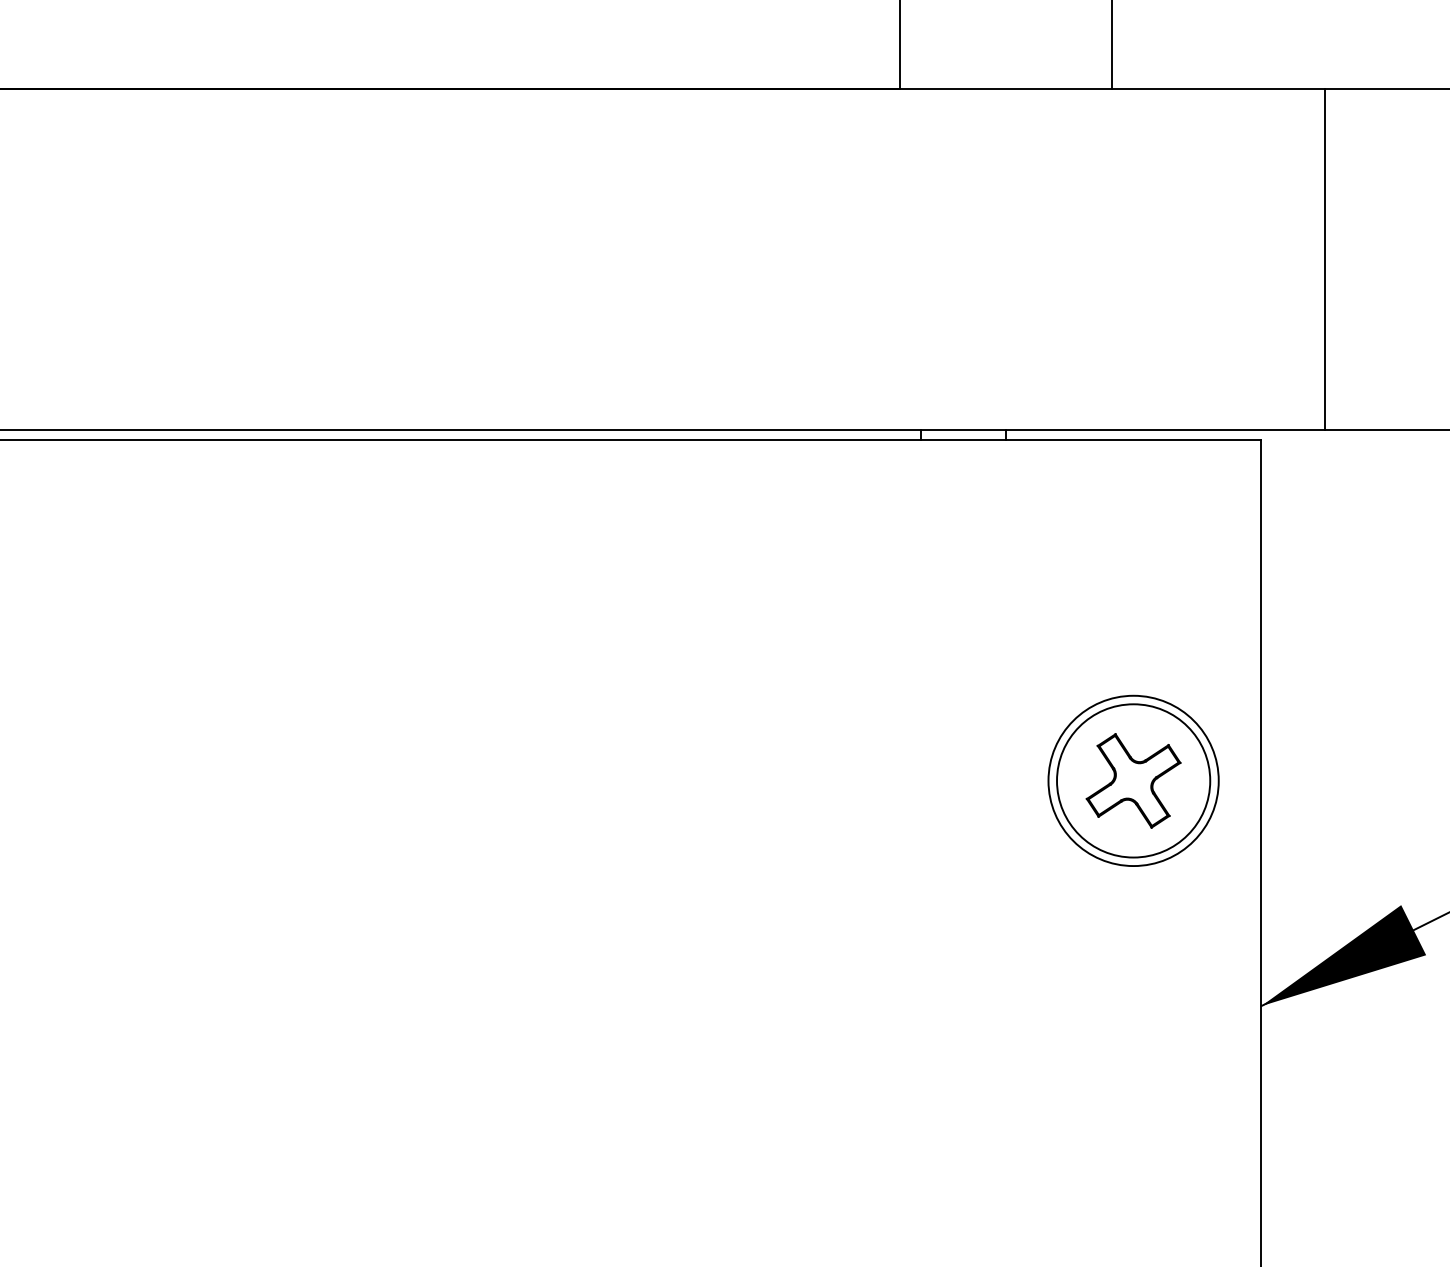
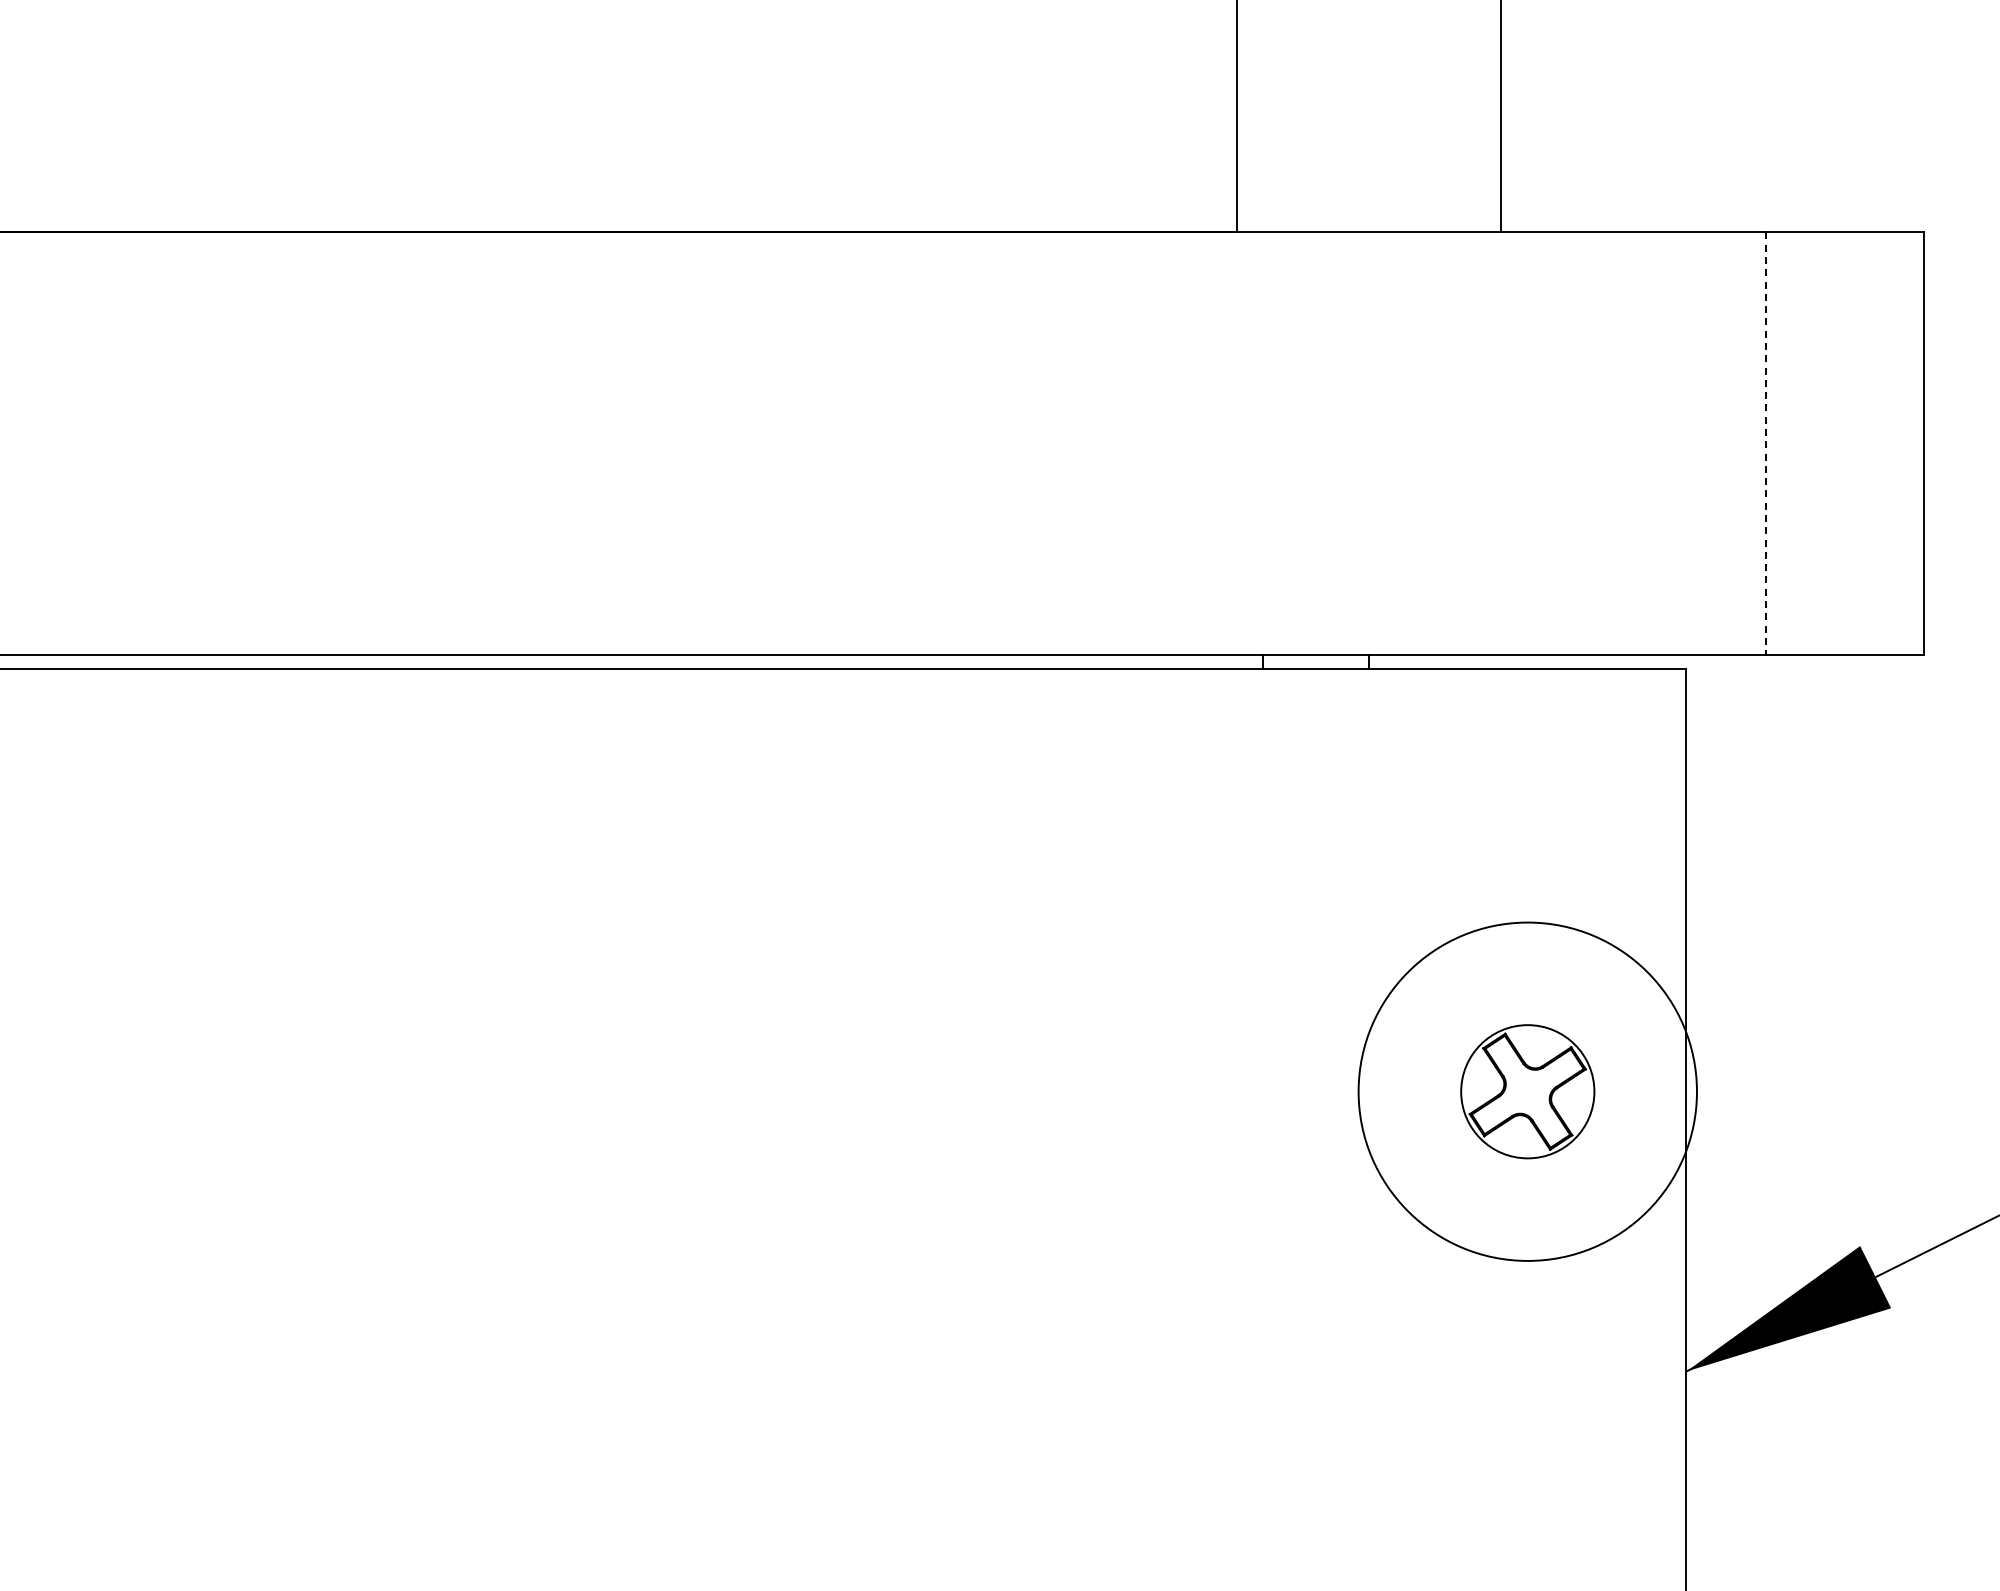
line: (1325, 259) -> (1765, 444), solid -> dashed
circle: (1133, 780) -> (1527, 1091), size x0.7
circle: (1133, 780) -> (1527, 1091), size x1.6

